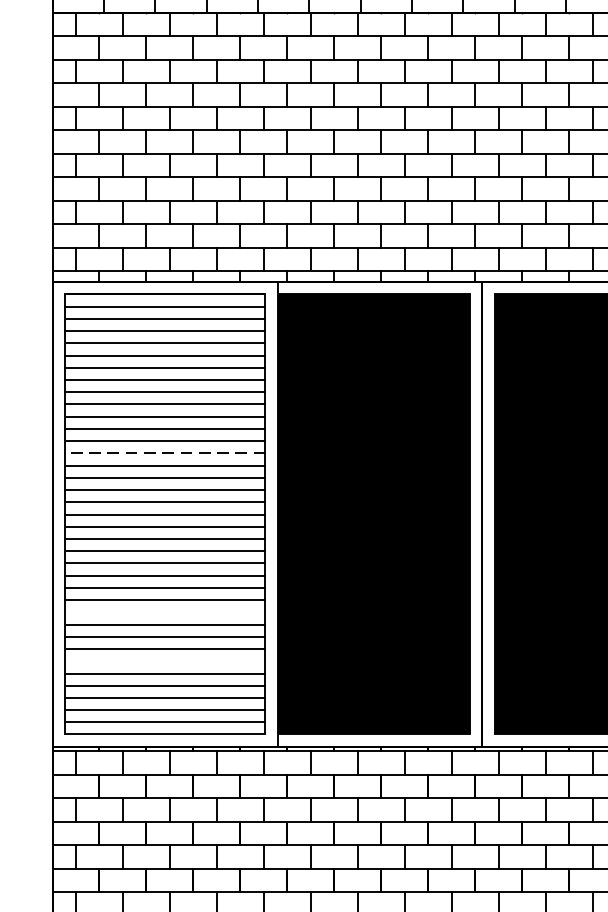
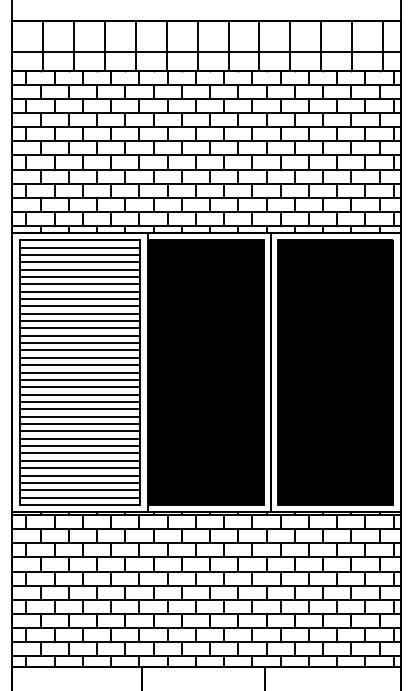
line: (164, 452) -> (79, 335), dashed -> solid
line: (164, 612) -> (79, 431), added
line: (164, 660) -> (79, 460), added

